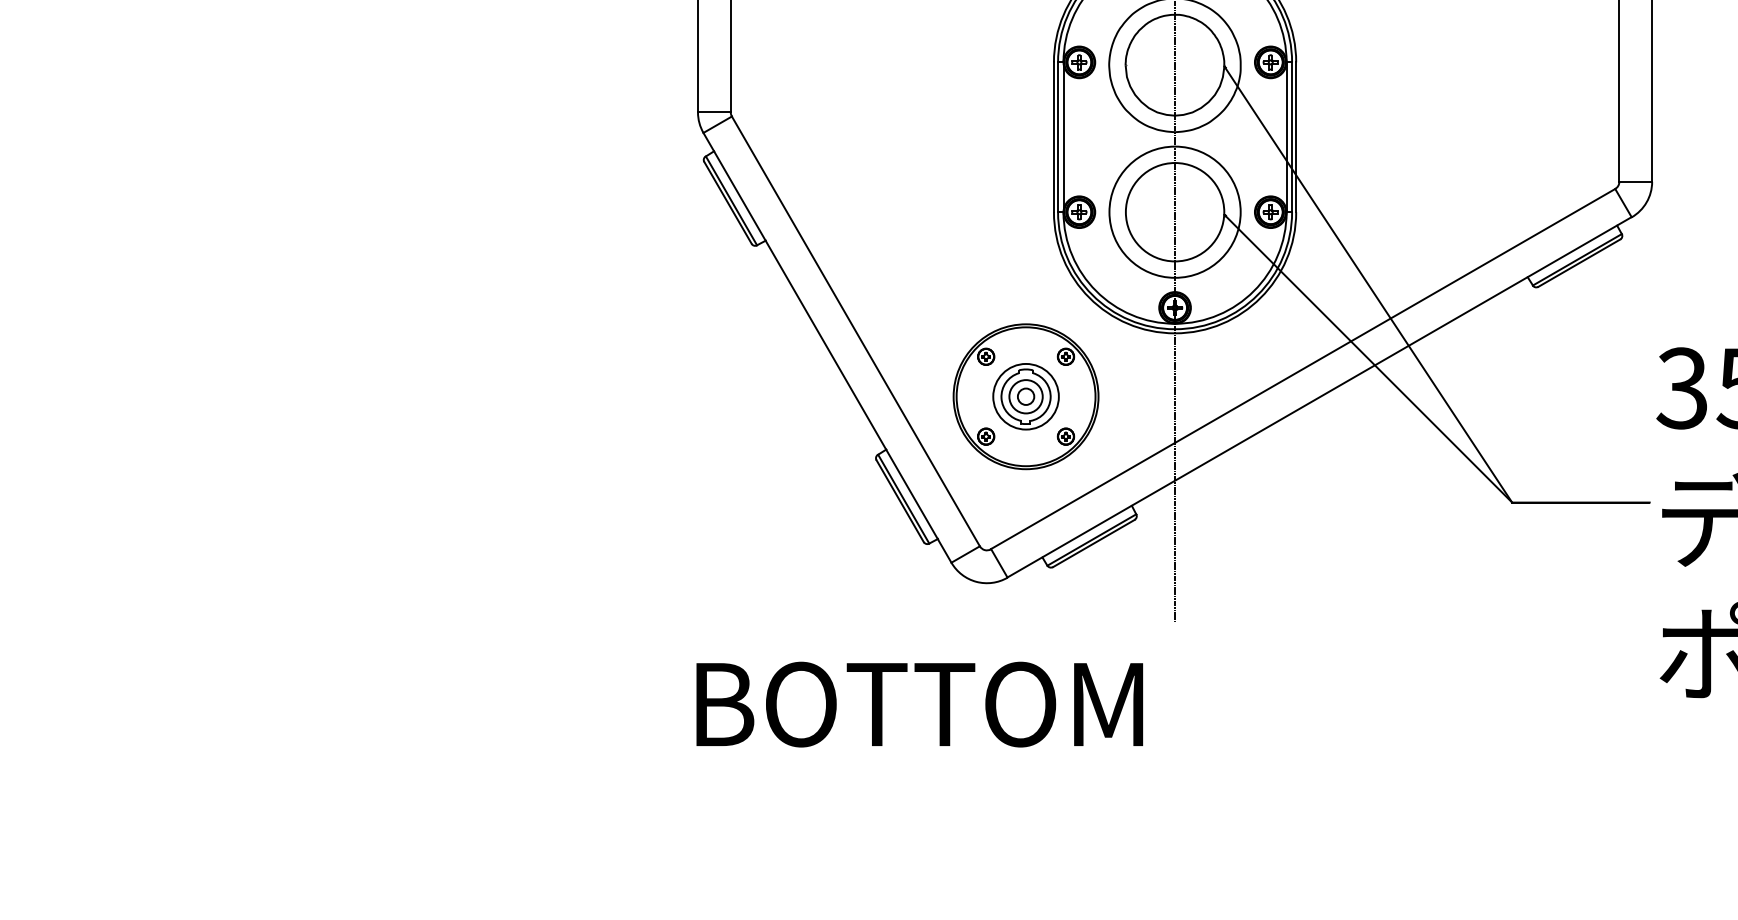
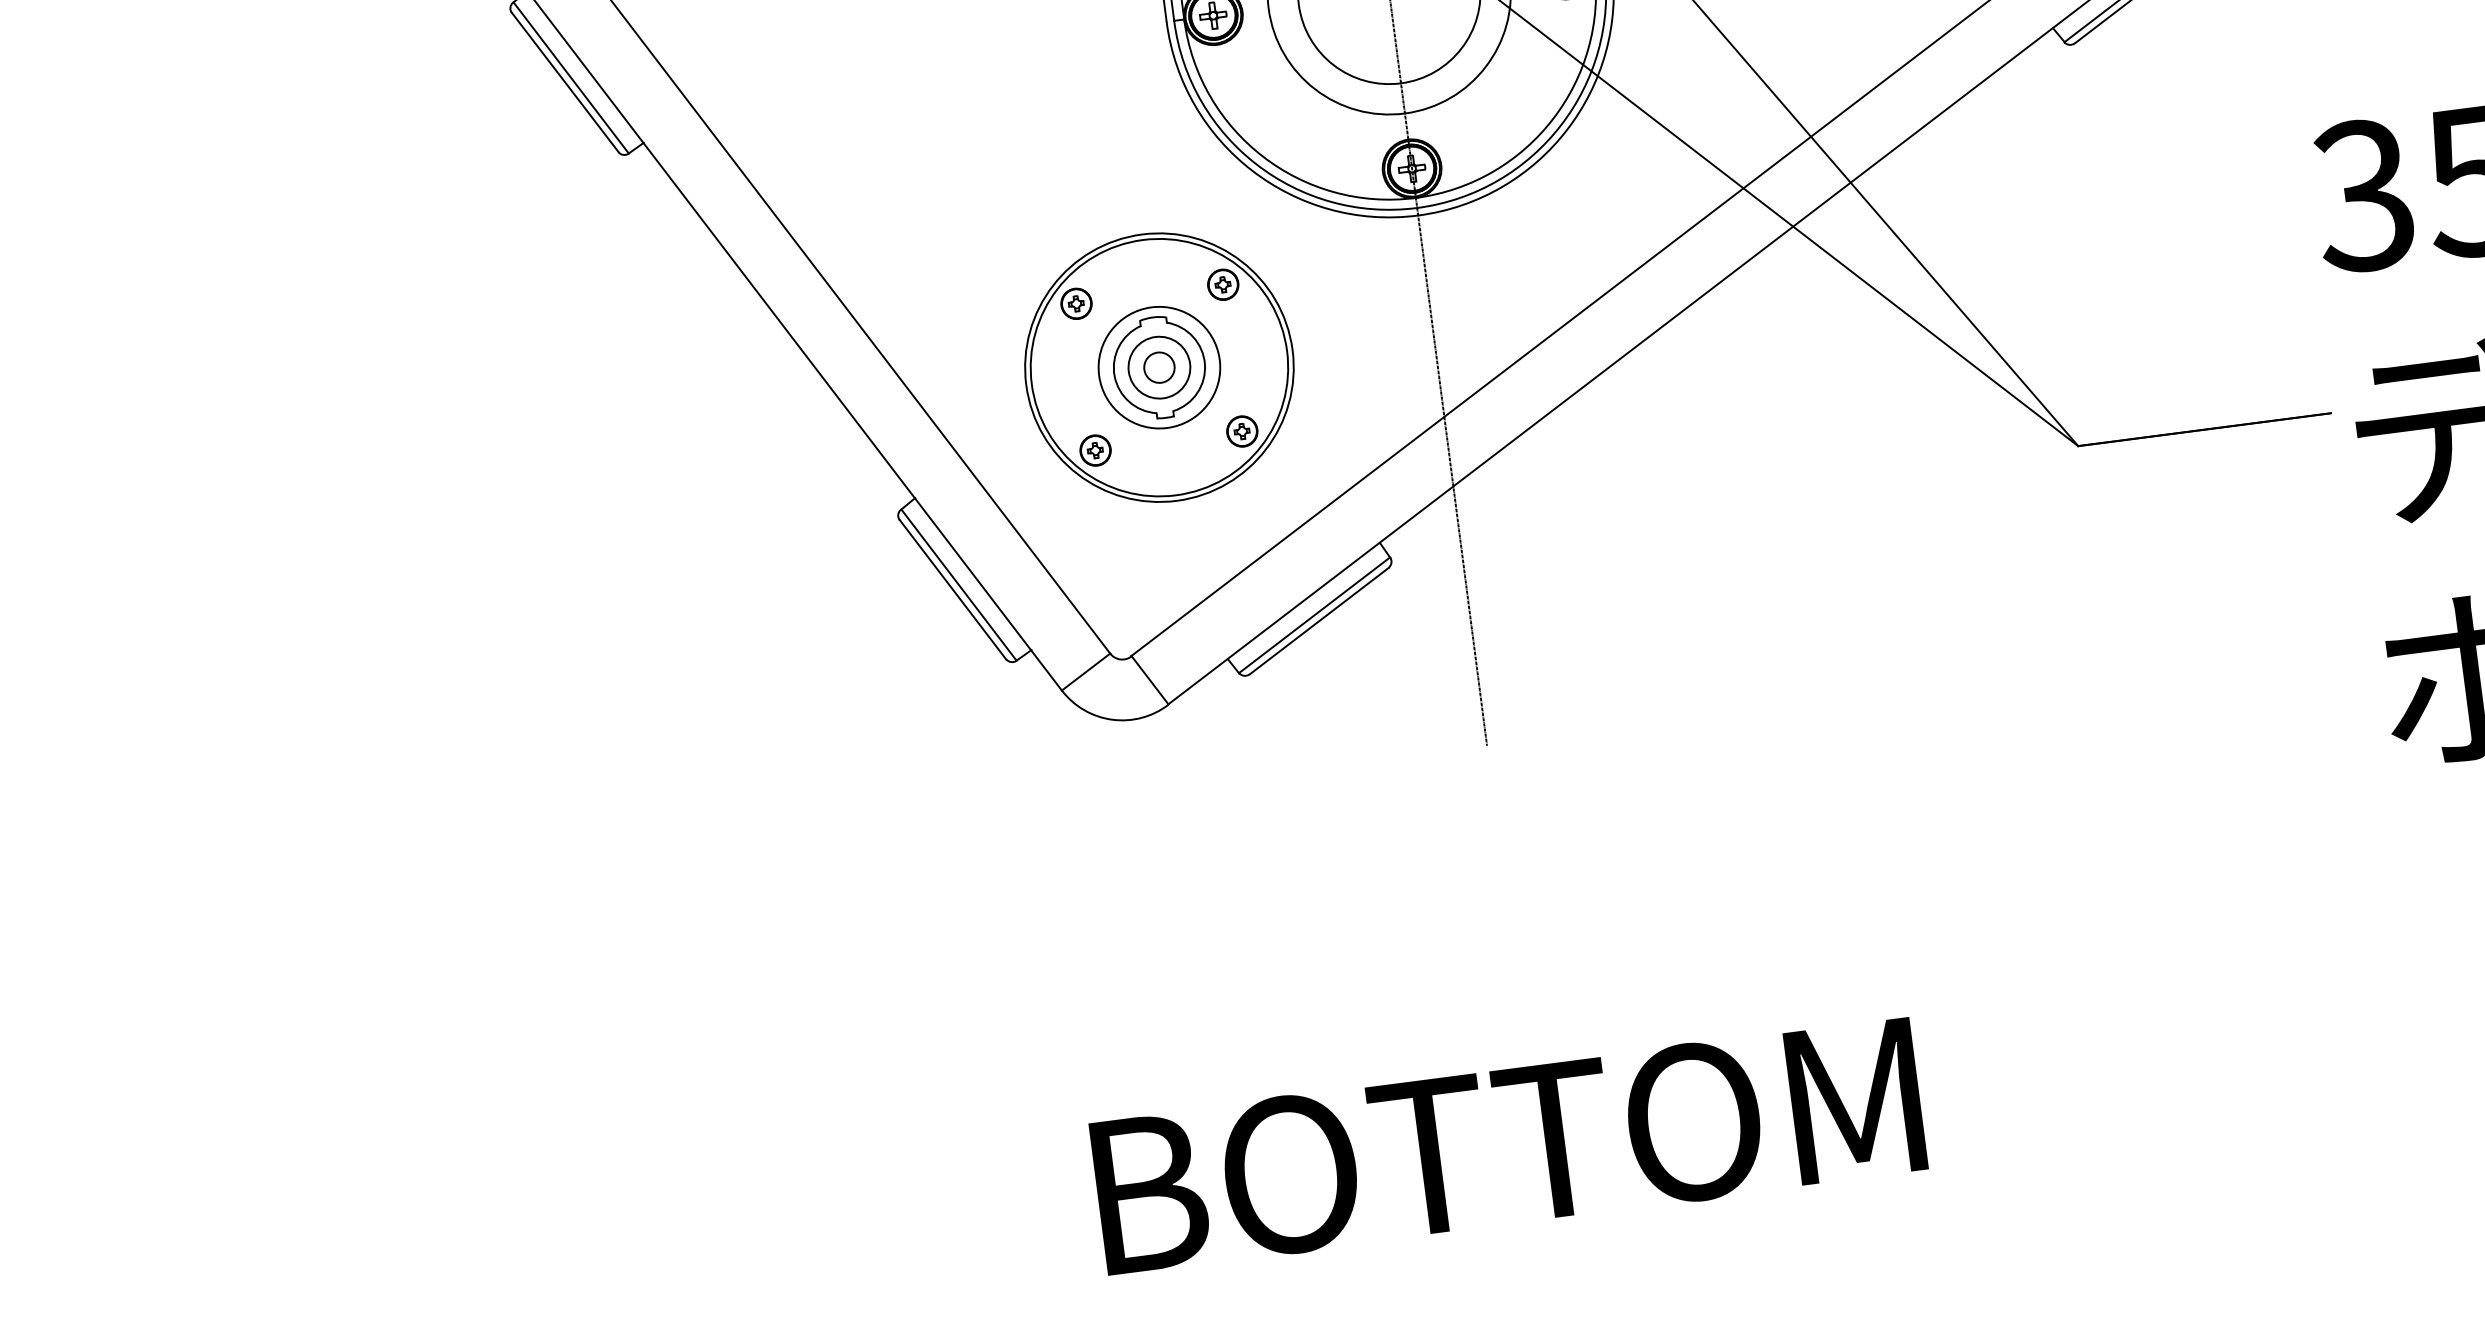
text: (919, 704) -> (1508, 1146), moved

